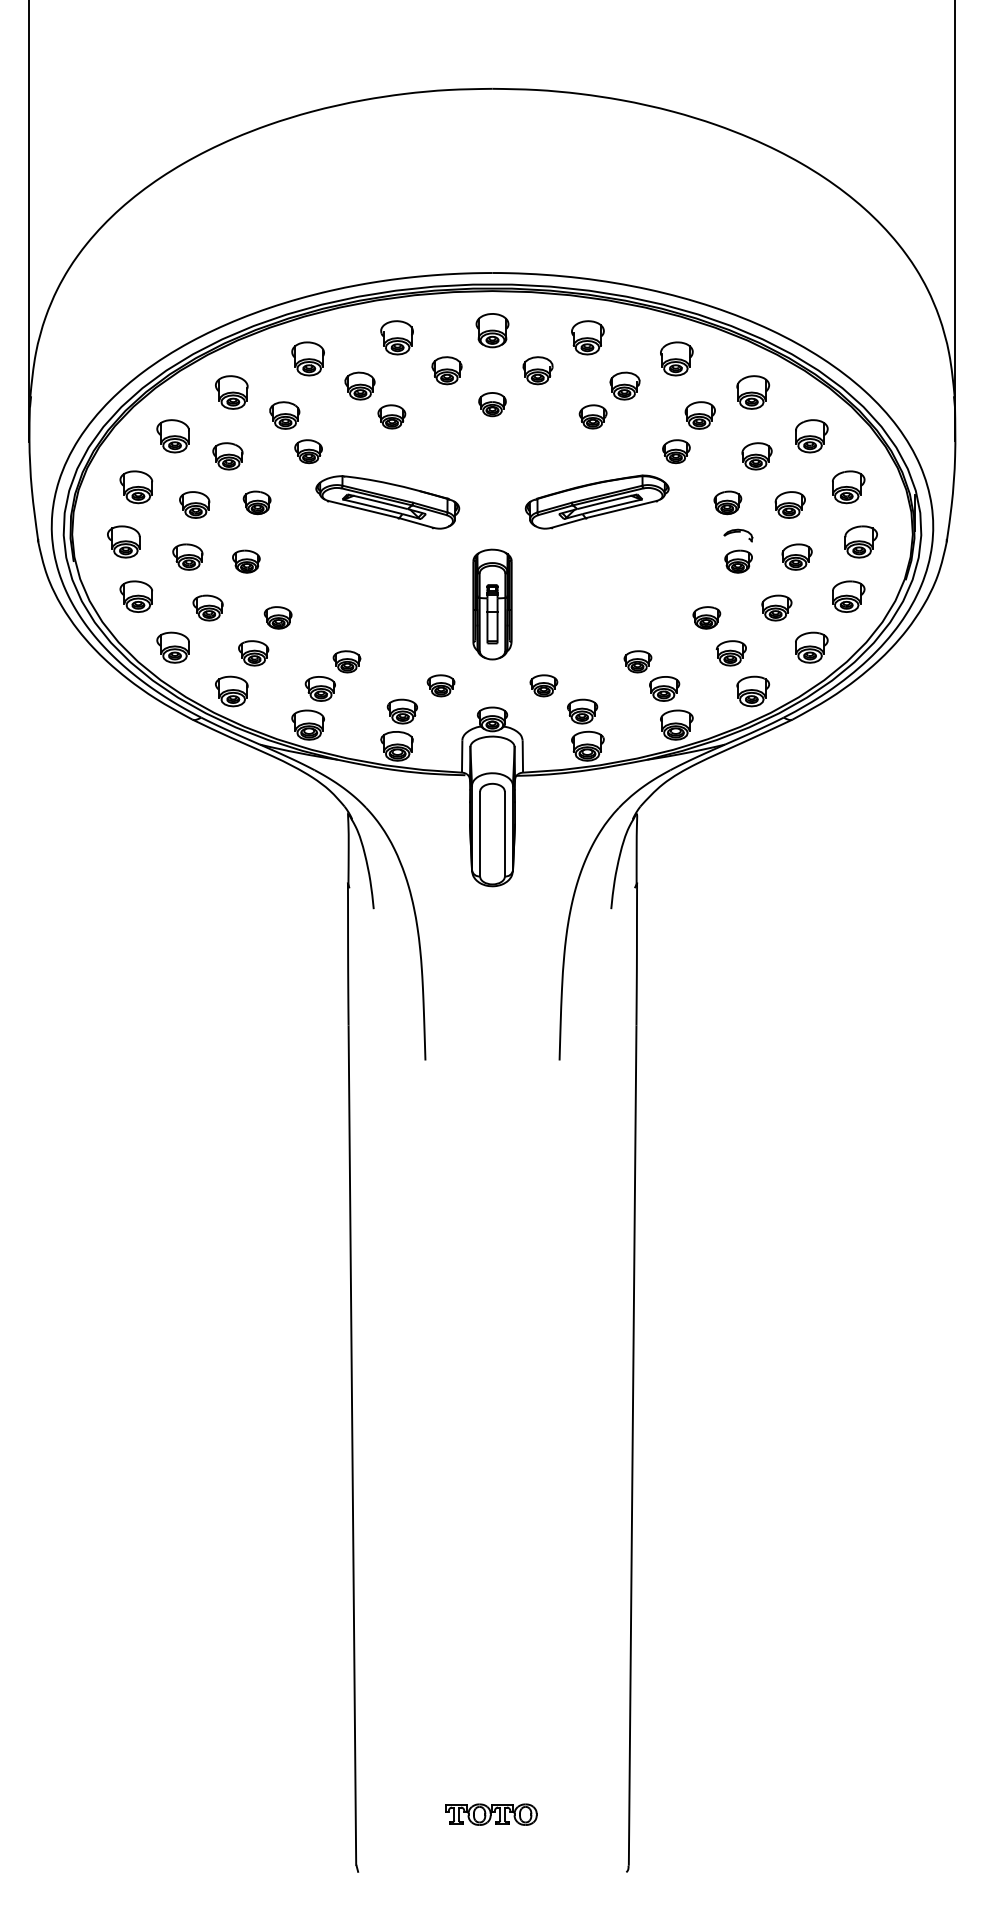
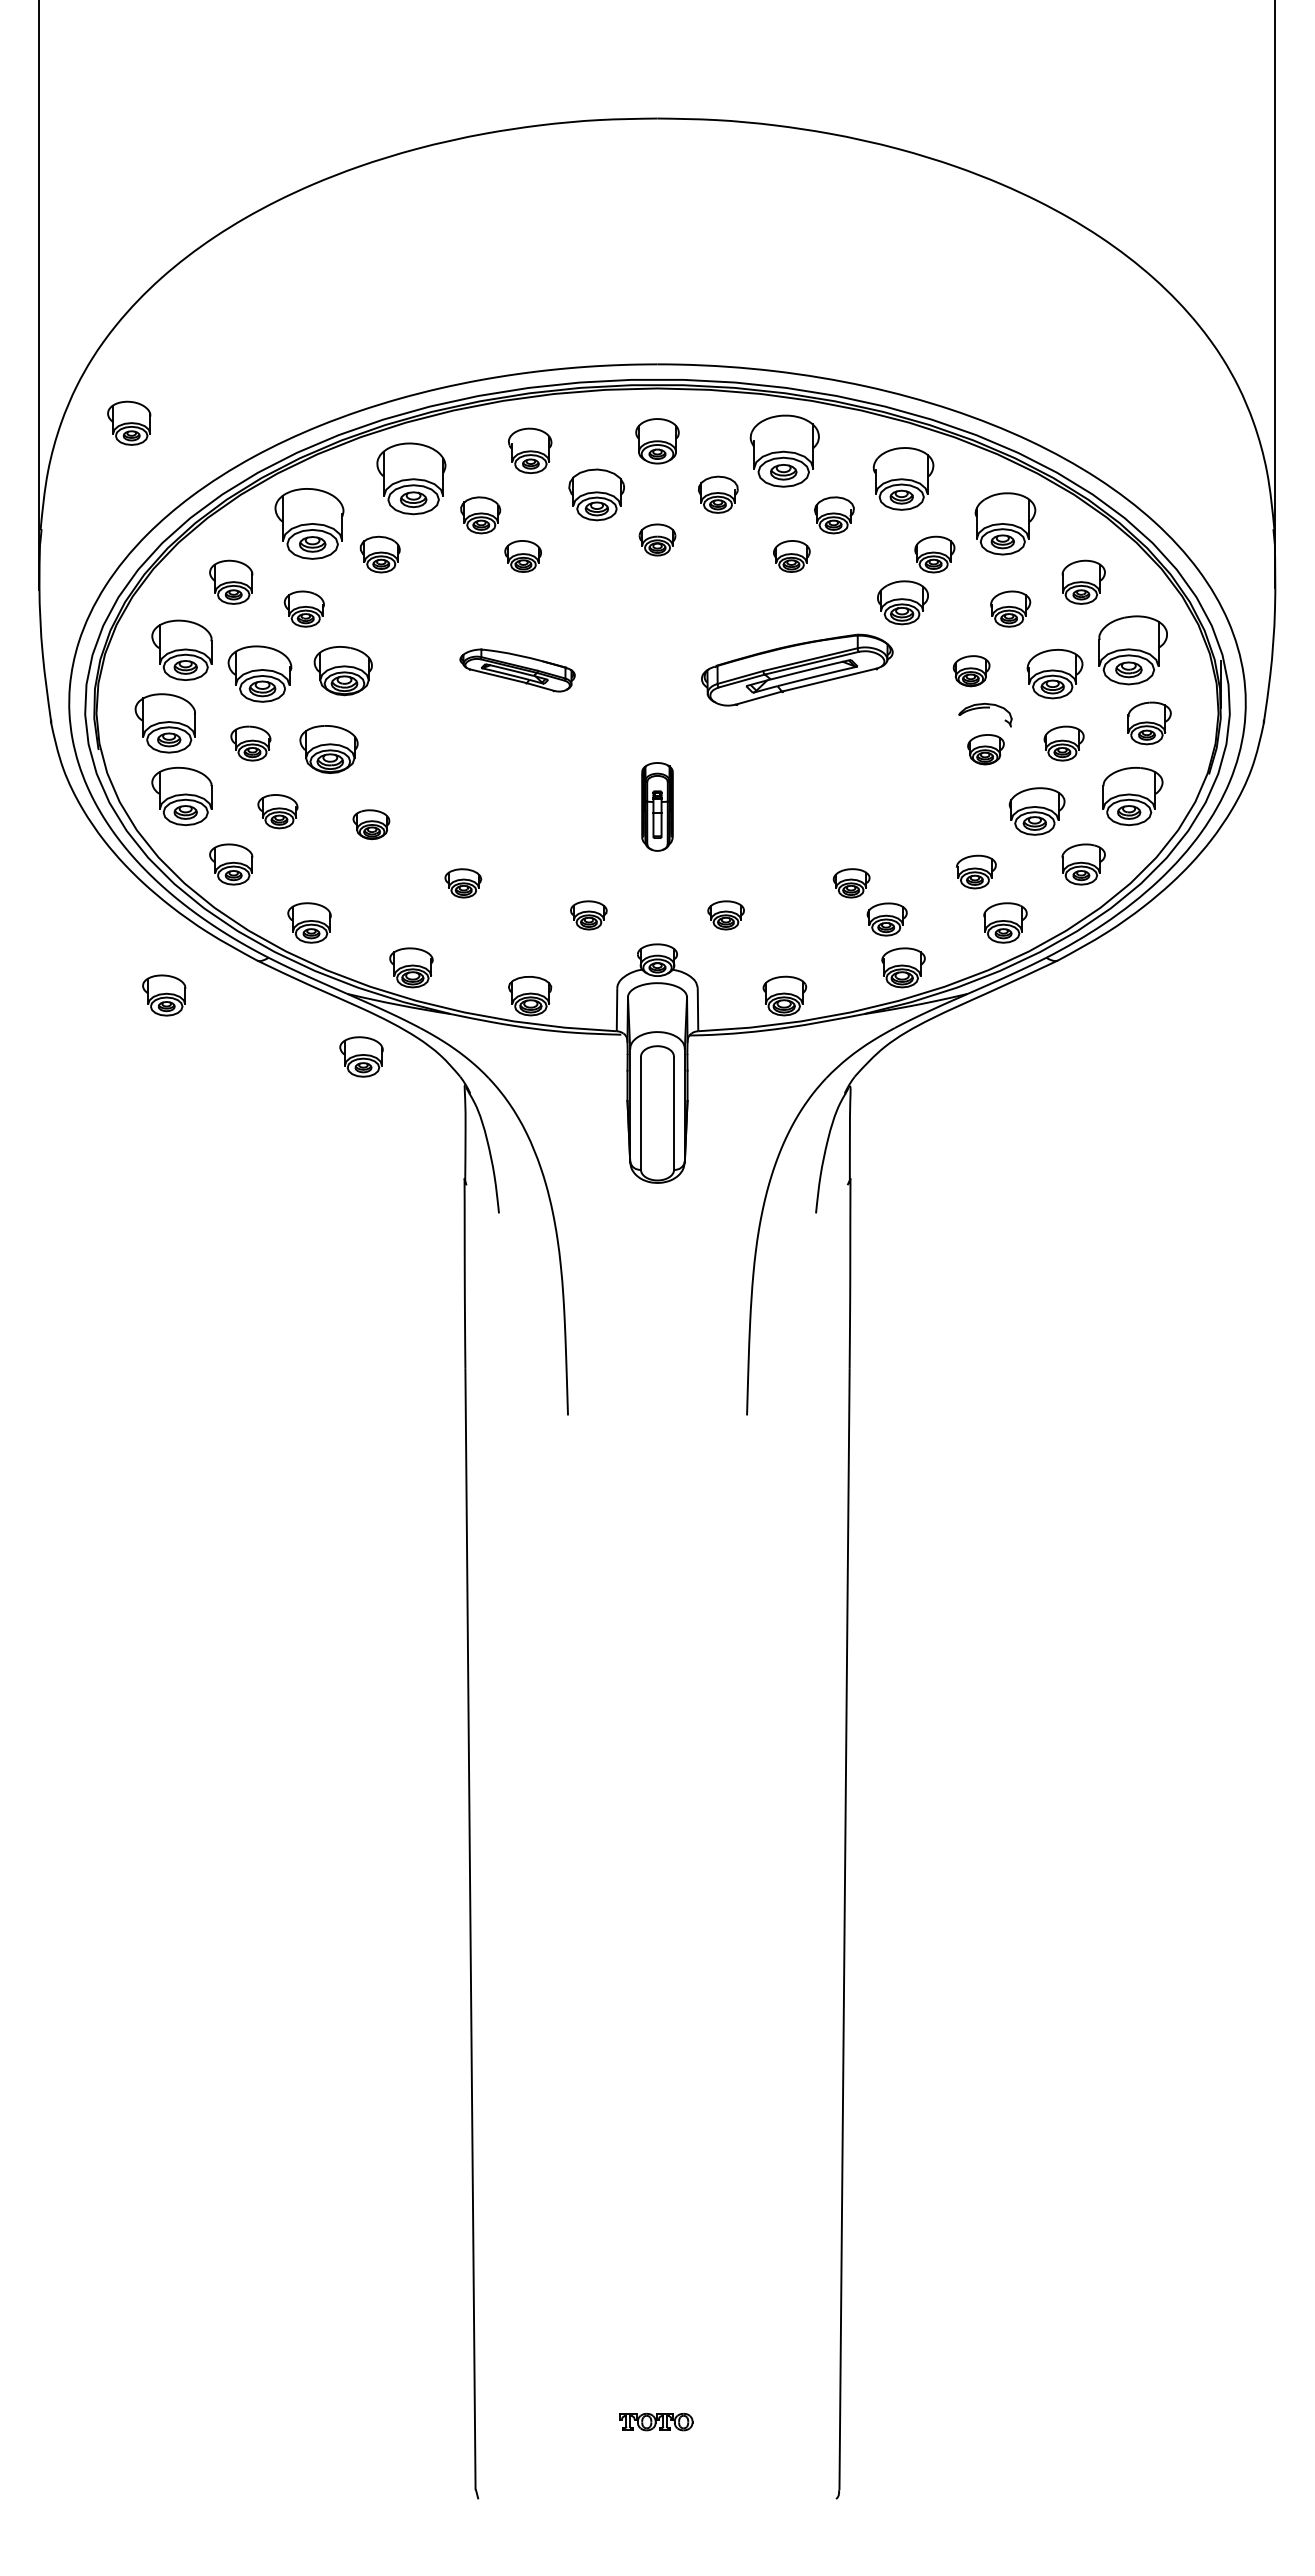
part: (96, 316) -> (129, 422), added
part: (587, 337) -> (784, 450), size x1.6
part: (308, 359) -> (411, 479), size x1.6
part: (676, 359) -> (903, 479), size x1.4
part: (446, 370) -> (596, 494), size x1.4
part: (231, 392) -> (309, 523), size x1.6
part: (753, 392) -> (1005, 523), size x1.4
part: (308, 451) -> (411, 602), removed
part: (676, 451) -> (902, 602), size x1.4
part: (136, 487) -> (182, 650), size x1.4
part: (848, 487) -> (1132, 650), size x1.6
part: (387, 502) -> (517, 670), size x0.6
part: (257, 503) -> (343, 671), size x1.6
part: (194, 504) -> (259, 673), size x1.6
part: (789, 504) -> (1054, 673), size x1.4
part: (738, 535) -> (985, 714), size x1.4
part: (123, 542) -> (165, 723), size x1.4
part: (246, 561) -> (328, 749), size x1.6
part: (136, 596) -> (182, 796), size x1.4
part: (848, 596) -> (1132, 796), size x1.4
part: (492, 604) -> (657, 806), size x0.6
part: (776, 608) -> (1036, 811), size x1.4
part: (706, 617) -> (943, 824), removed
part: (253, 652) -> (338, 871), removed
part: (320, 688) -> (427, 919), removed
part: (401, 711) -> (536, 949), removed
part: (582, 711) -> (777, 949), removed
part: (123, 745) -> (164, 995), added
part: (270, 791) -> (361, 1056), added
part: (491, 1814) -> (656, 2421), size x0.6

